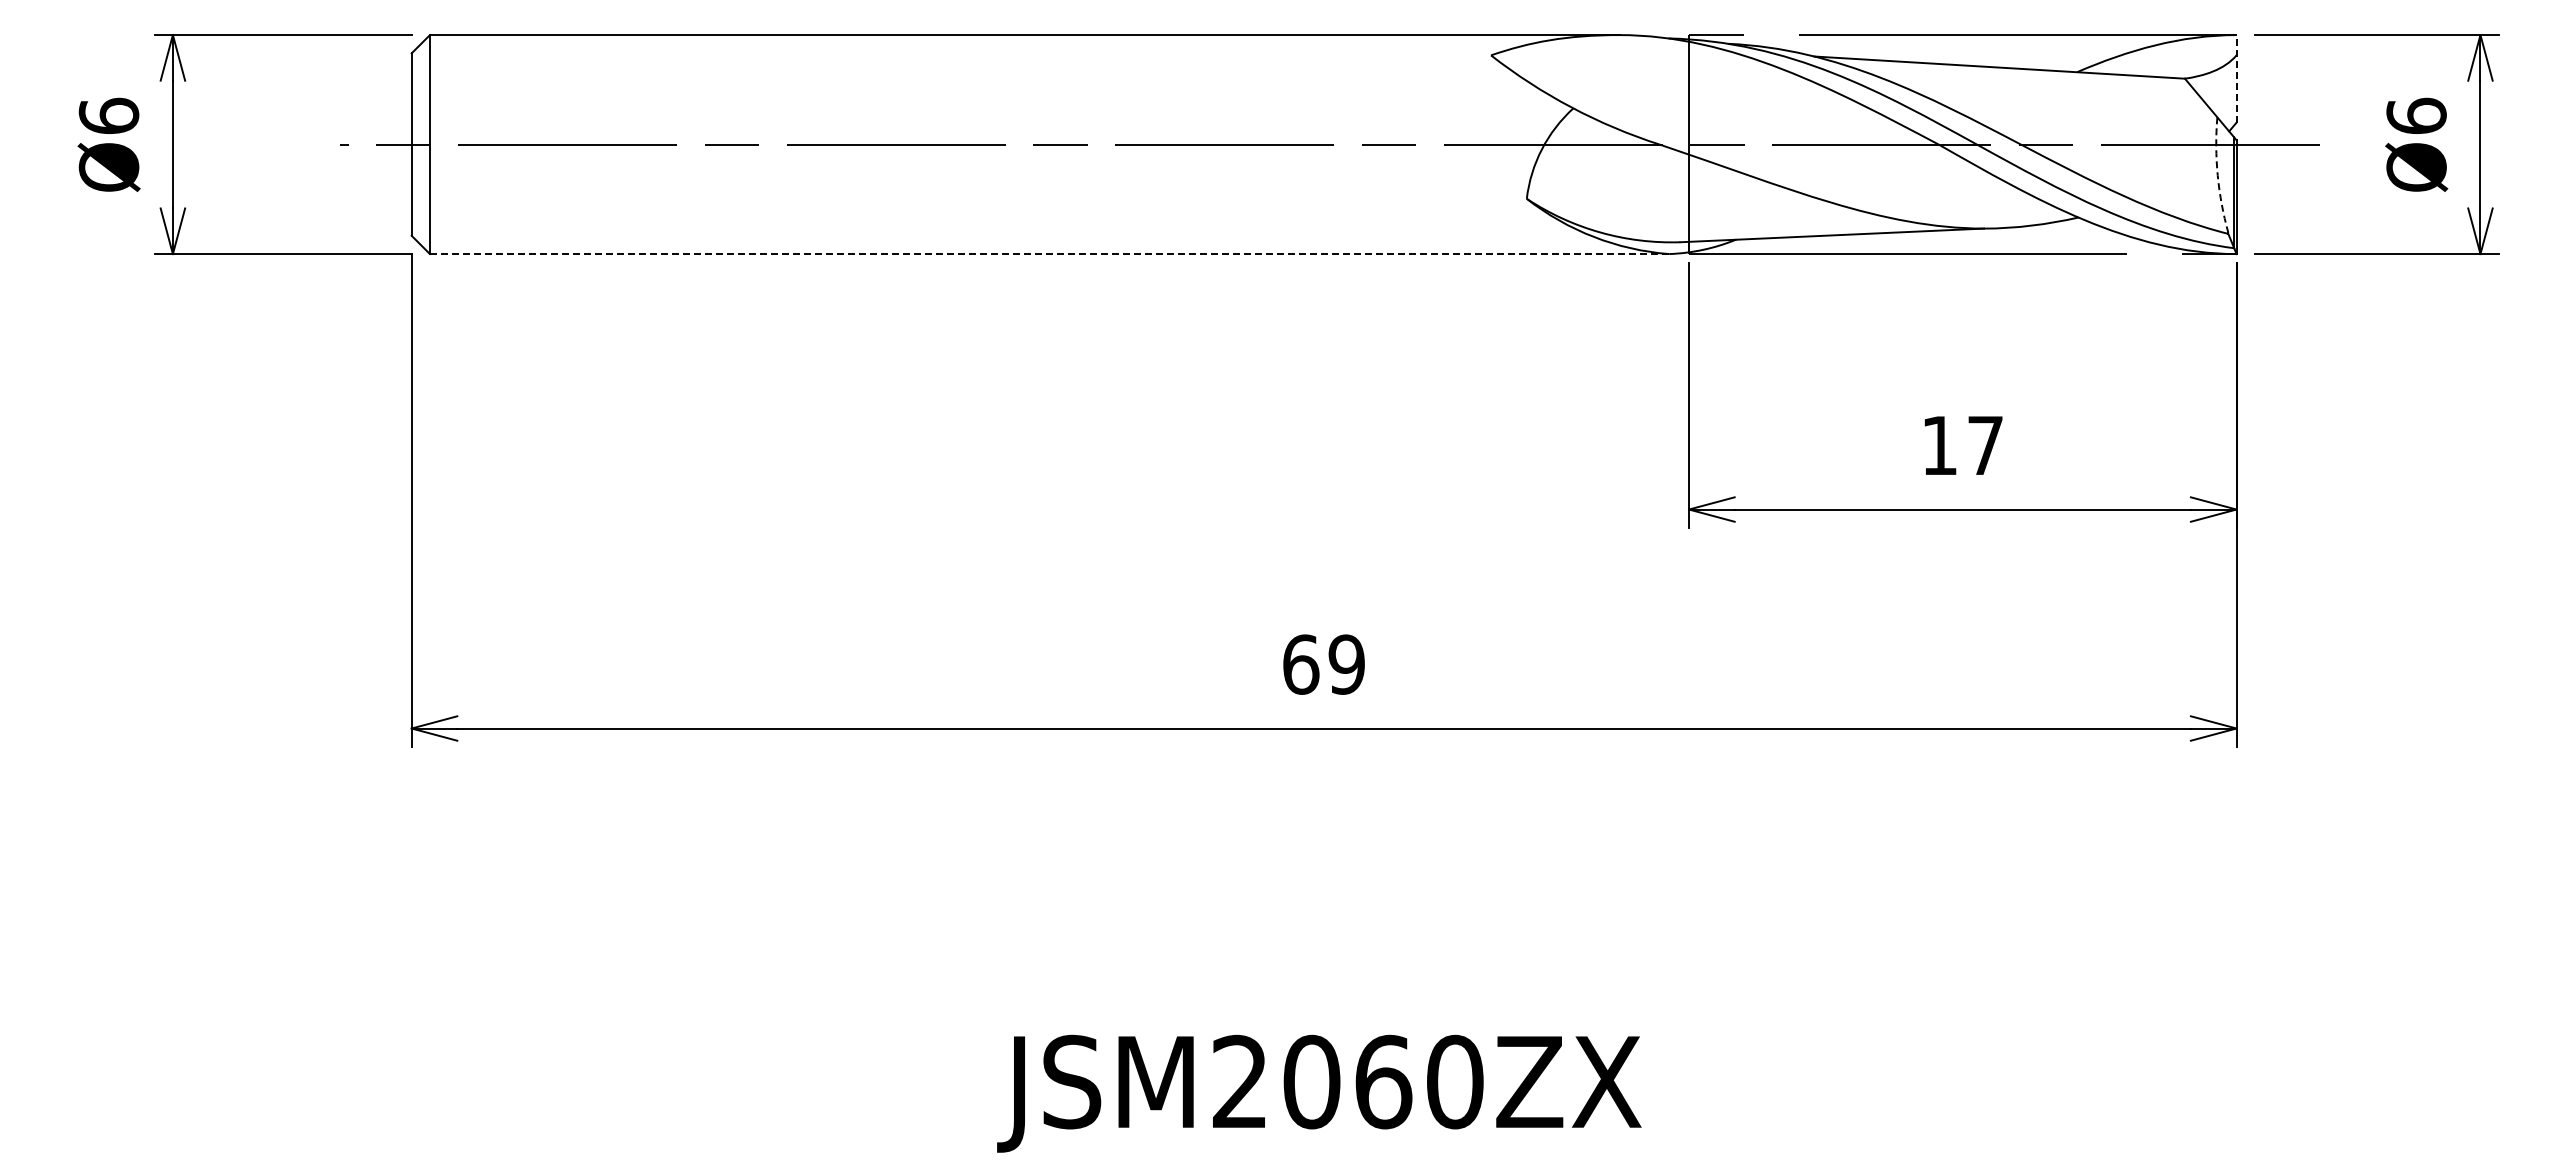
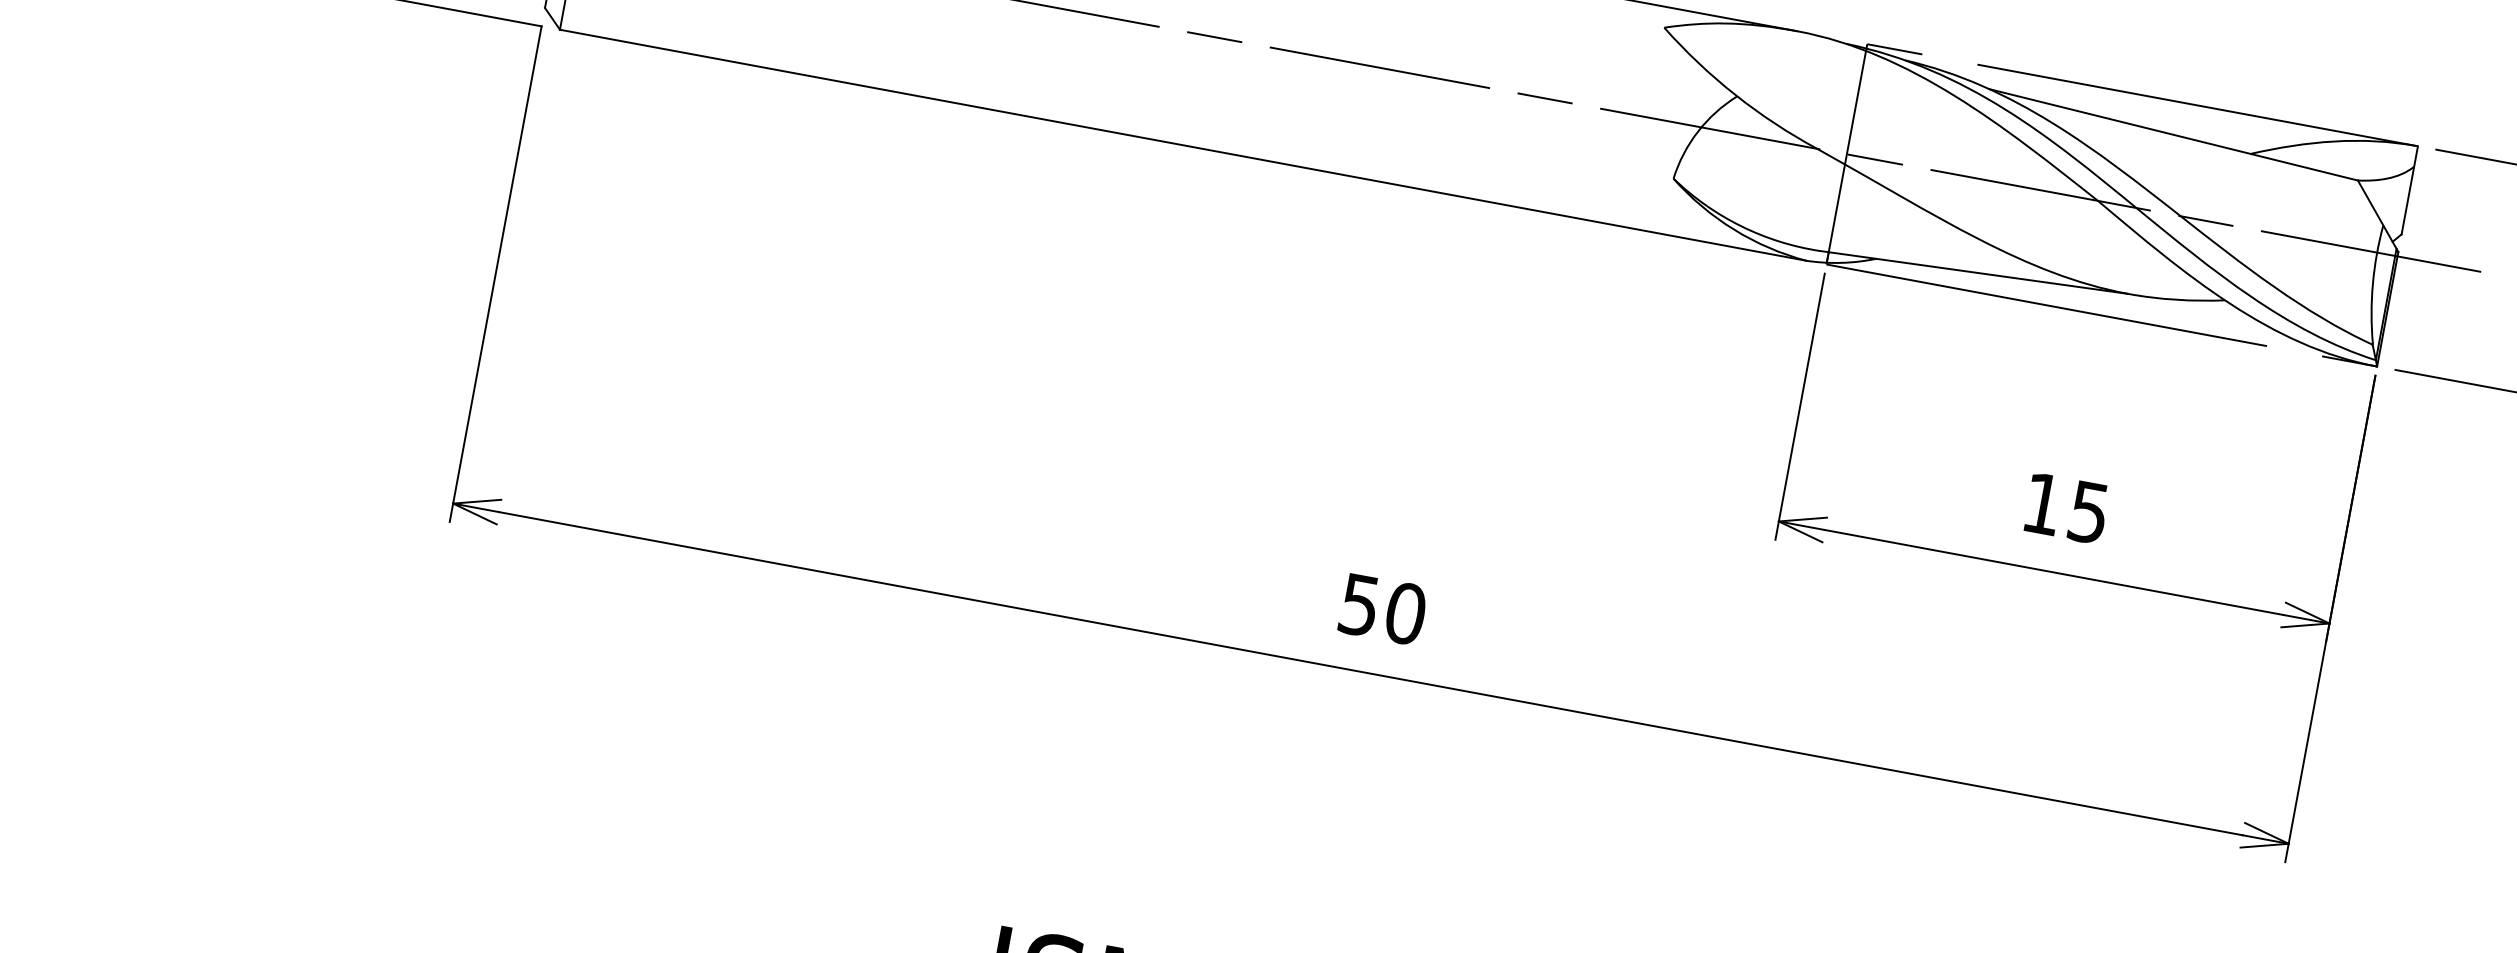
line: (2236, 78) -> (2409, 189), dashed -> solid
arc: (2217, 175) -> (2372, 283), dashed -> solid
line: (1049, 254) -> (1183, 145), dashed -> solid
text: (1985, 445) -> (2088, 512), 17 -> 15
text: (1324, 664) -> (1383, 609), 69 -> 50

